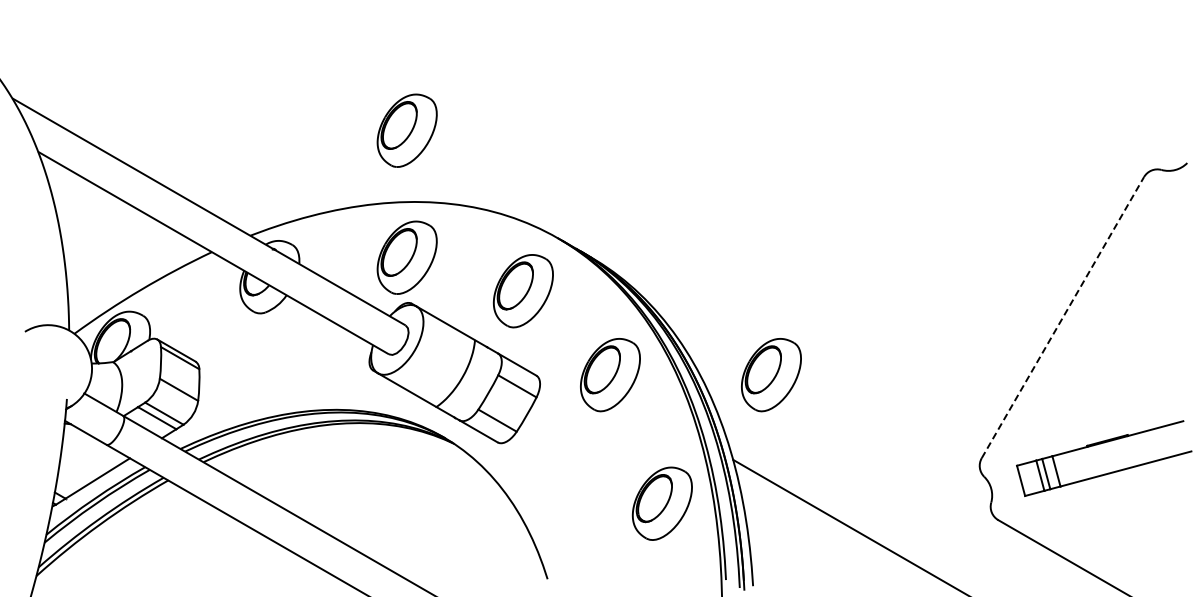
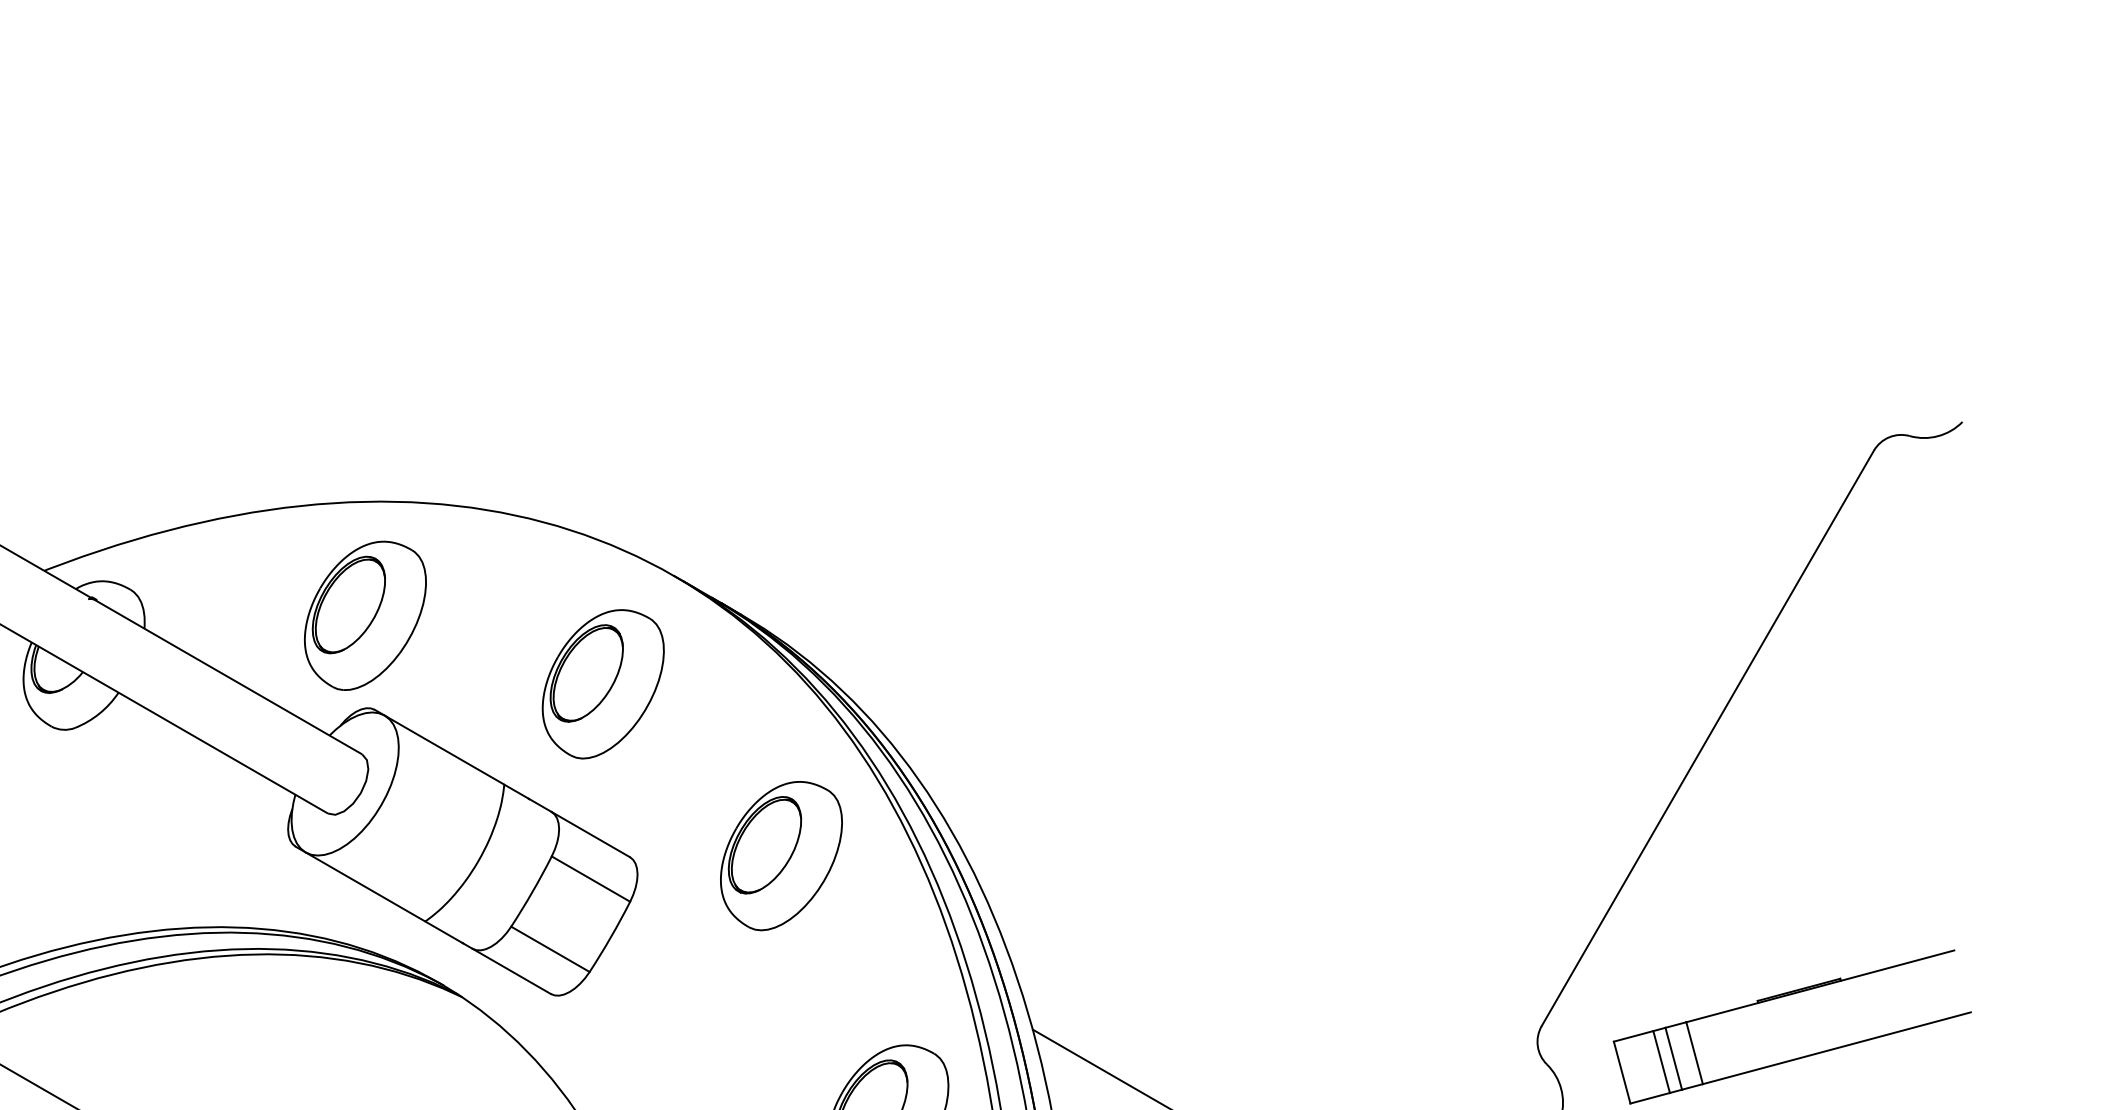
part: (406, 130) -> (363, 355), removed
line: (1063, 317) -> (1709, 738), dashed -> solid
part: (771, 375) -> (1111, 856), removed

